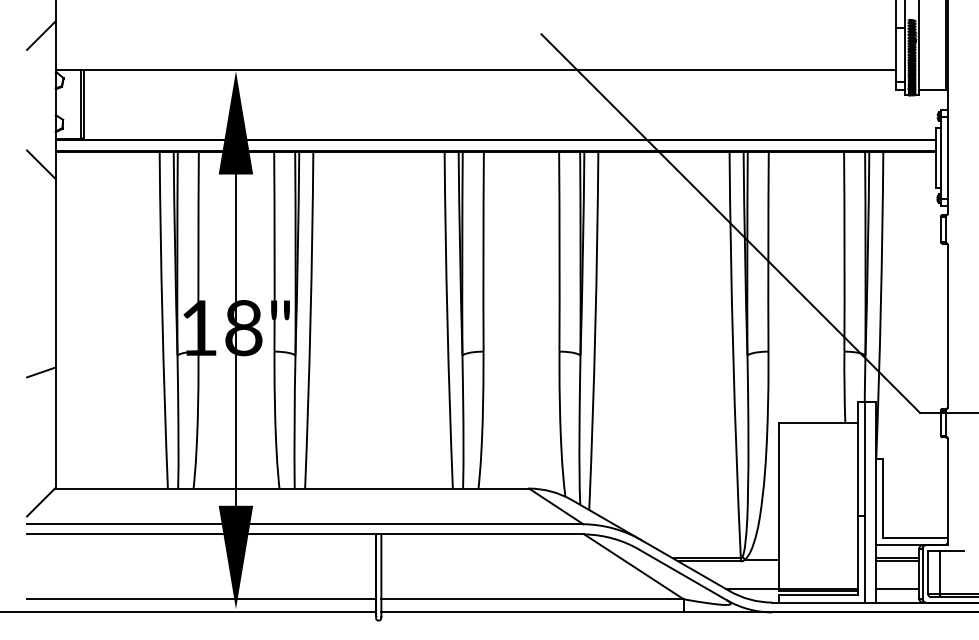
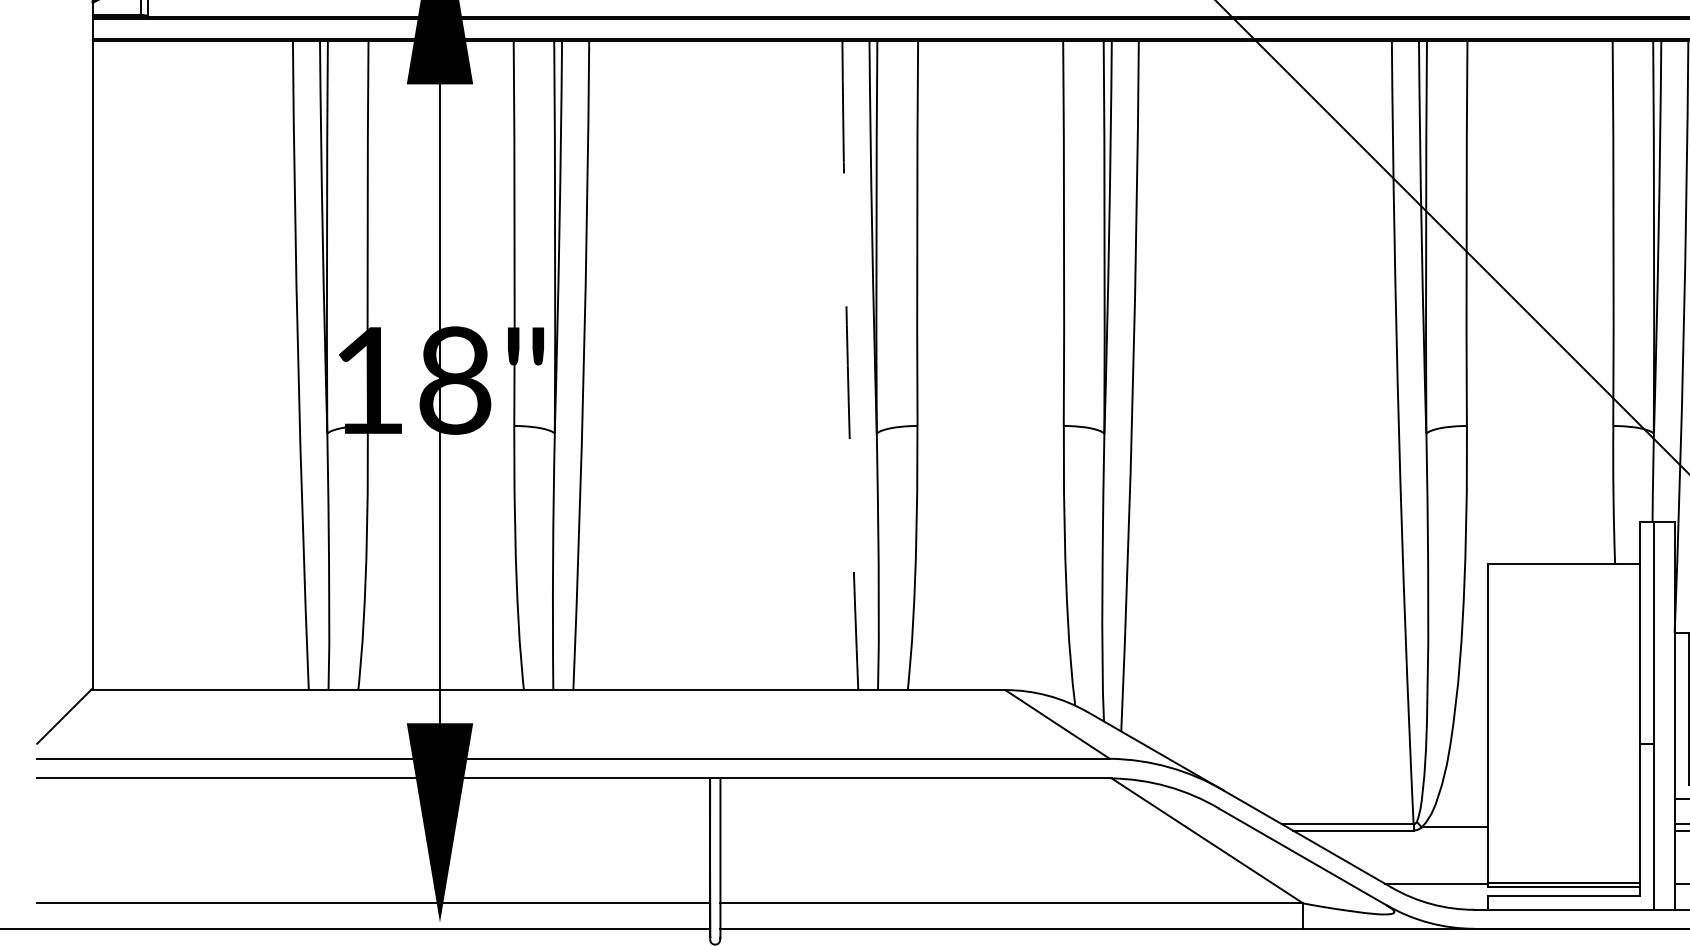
line: (41, 164) -> (65, 65), removed
arc: (447, 320) -> (847, 365), solid -> dashed
line: (41, 372) -> (65, 466), removed

